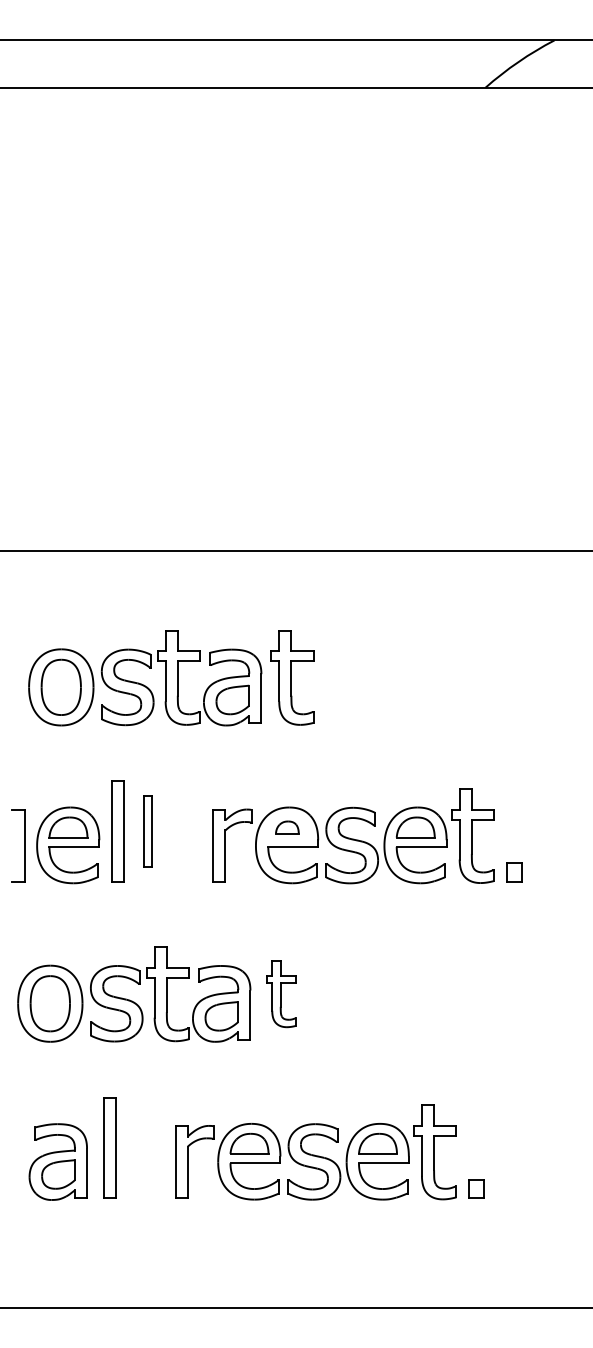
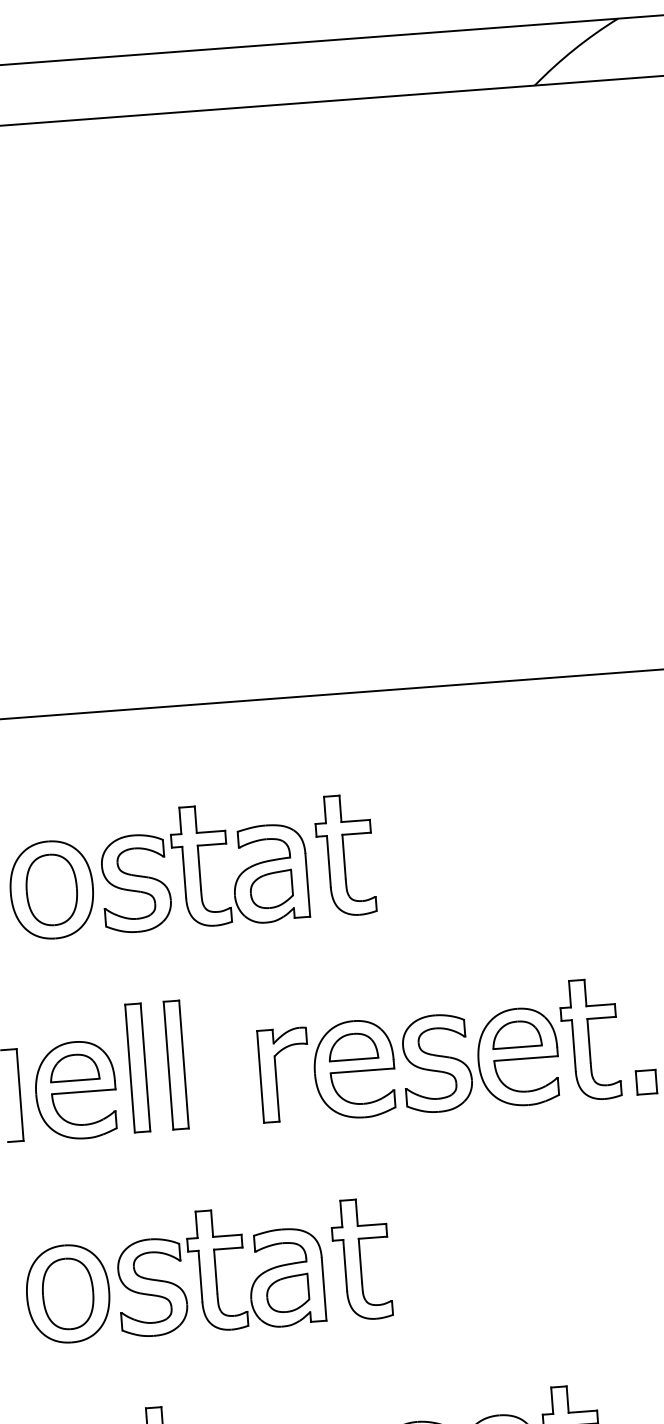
part: (287, 827) -> (353, 1046), size x1.67
part: (147, 831) -> (175, 1065), size x1.43
part: (281, 994) -> (361, 1260), size x1.43

